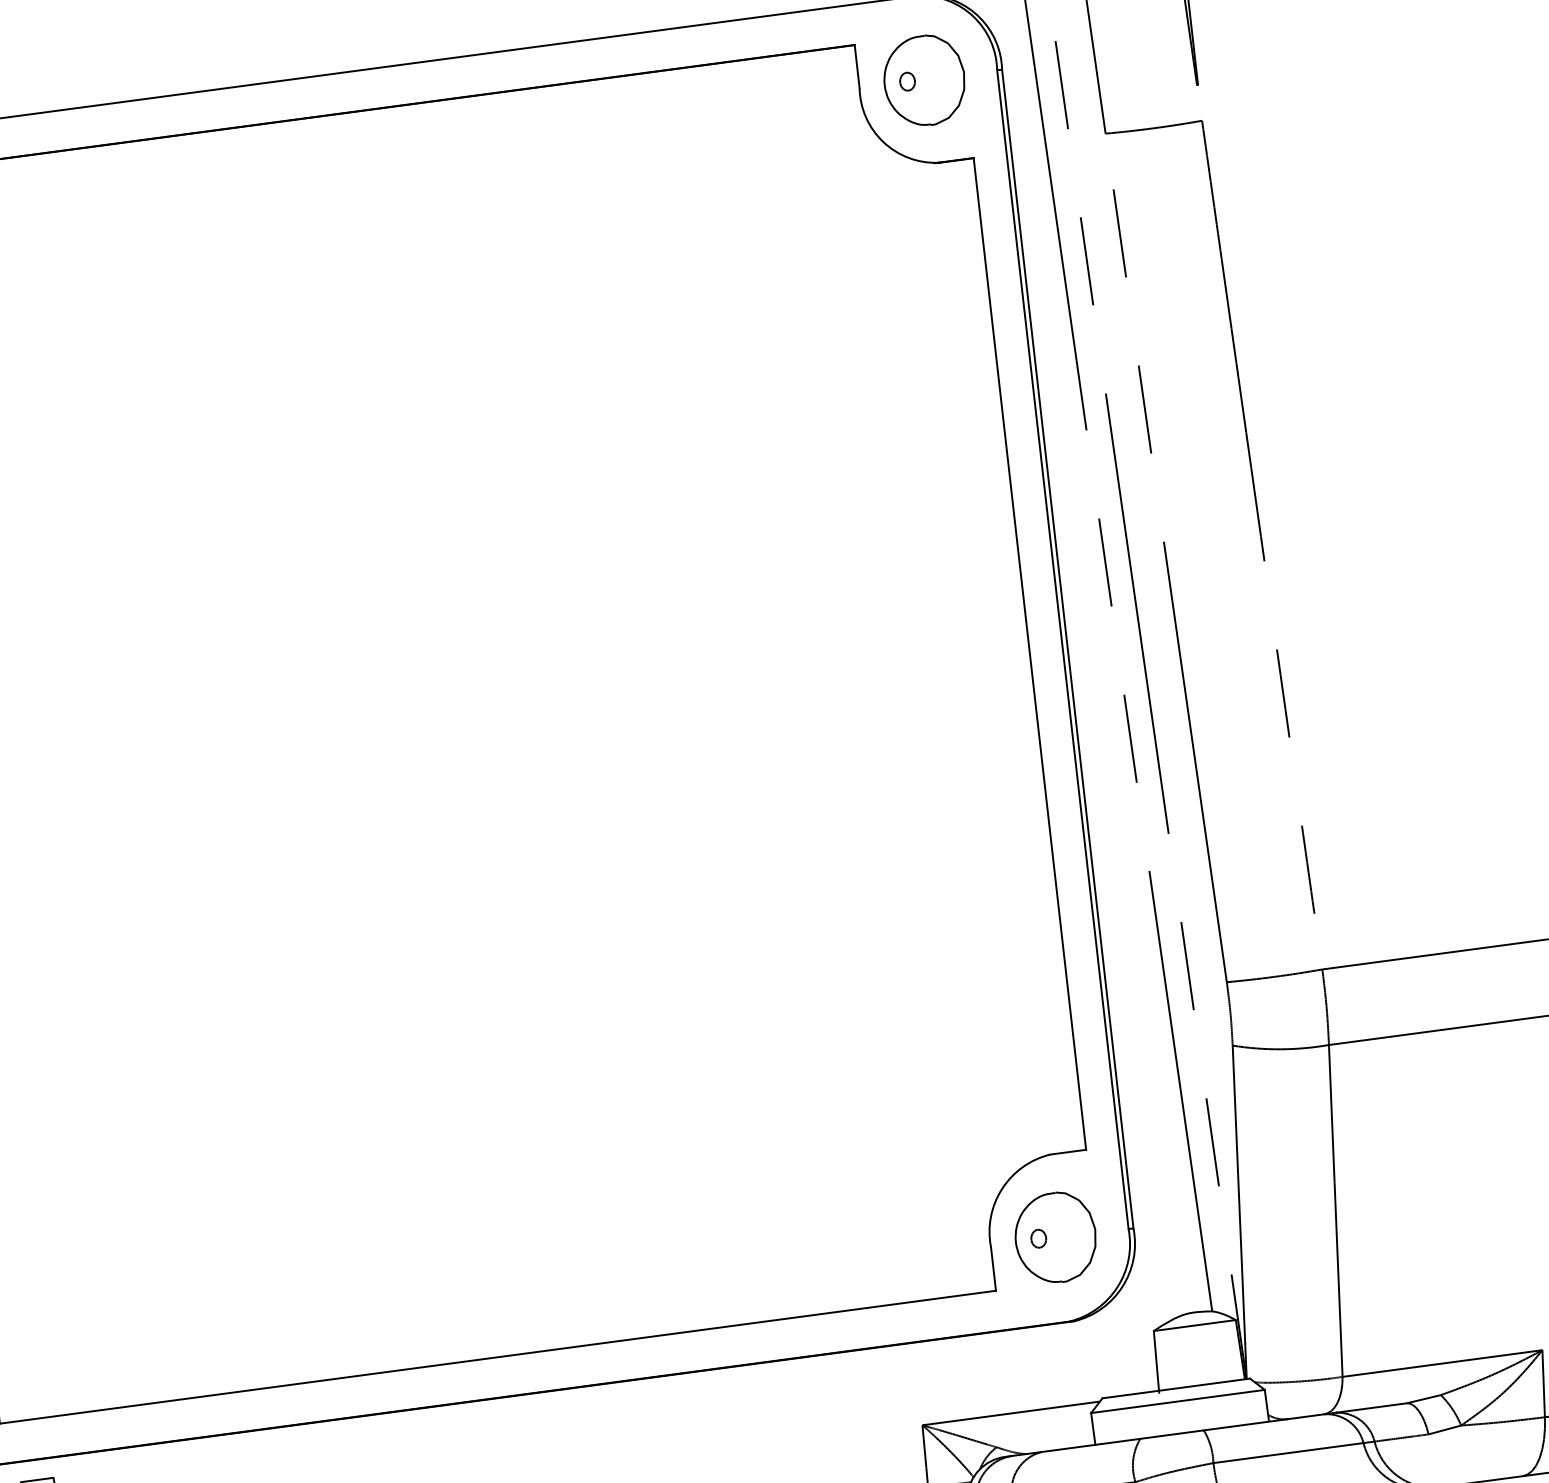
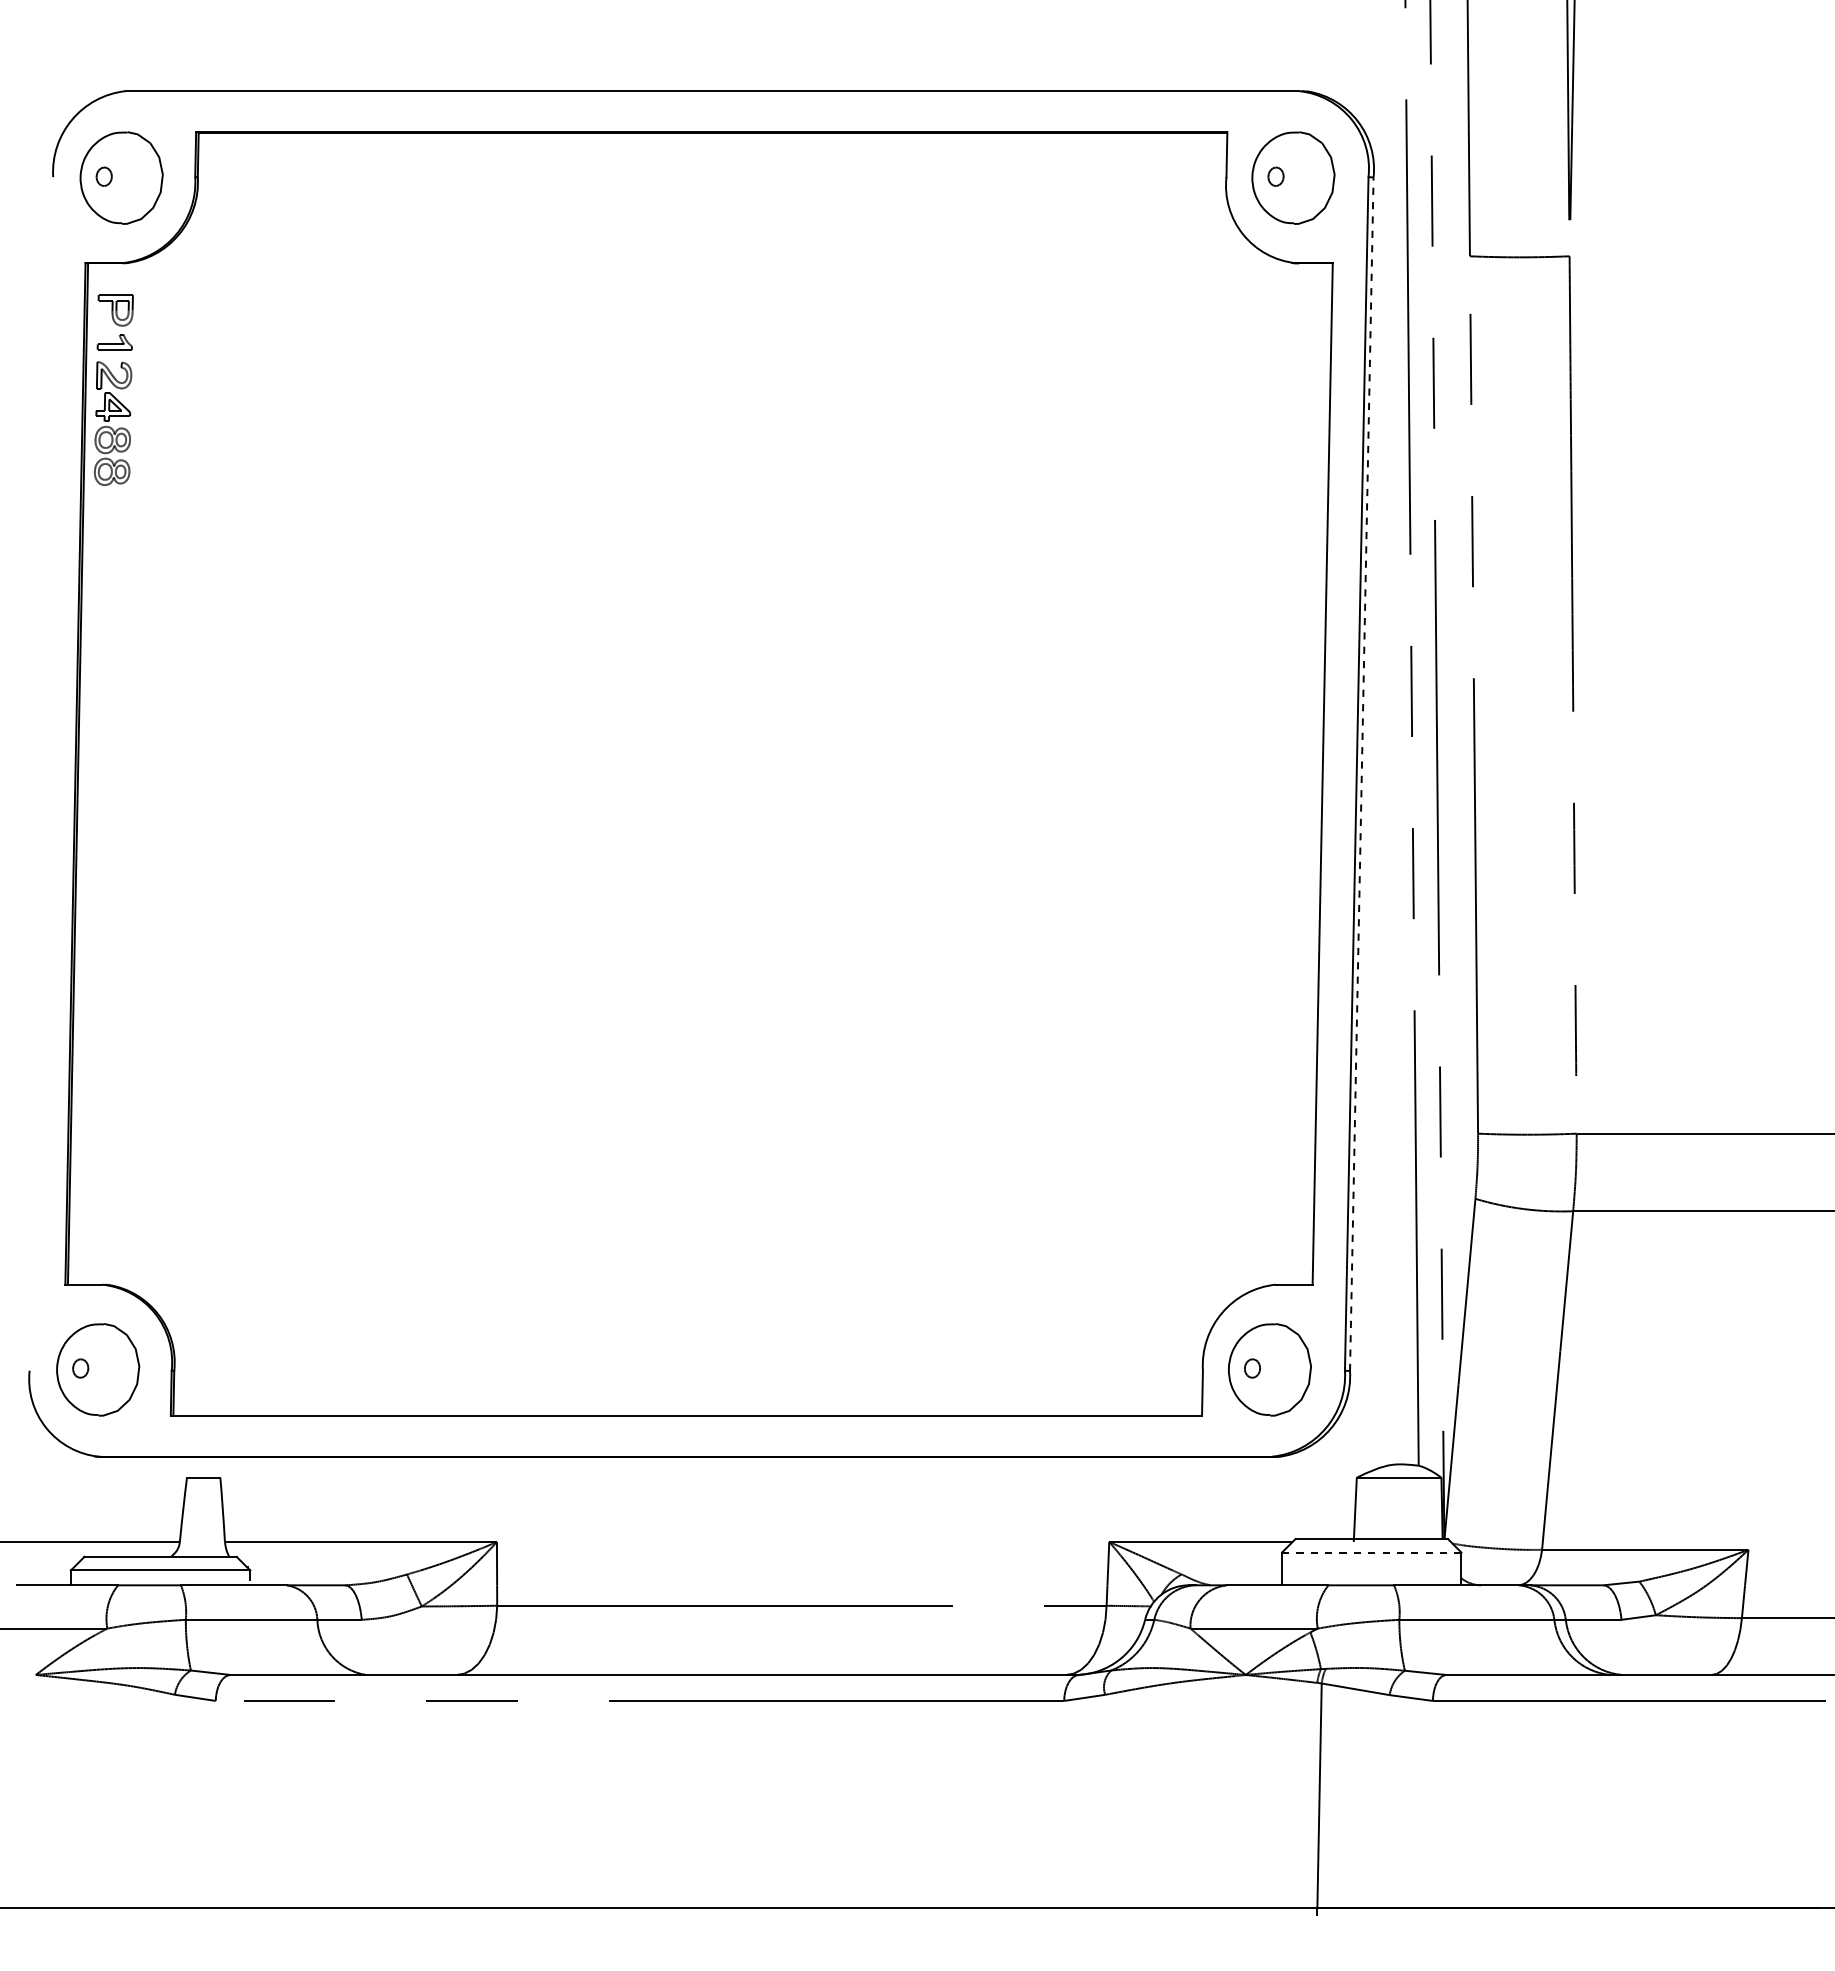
line: (1067, 649) -> (1361, 774), solid -> dashed
line: (1177, 1401) -> (1371, 1552), solid -> dashed

